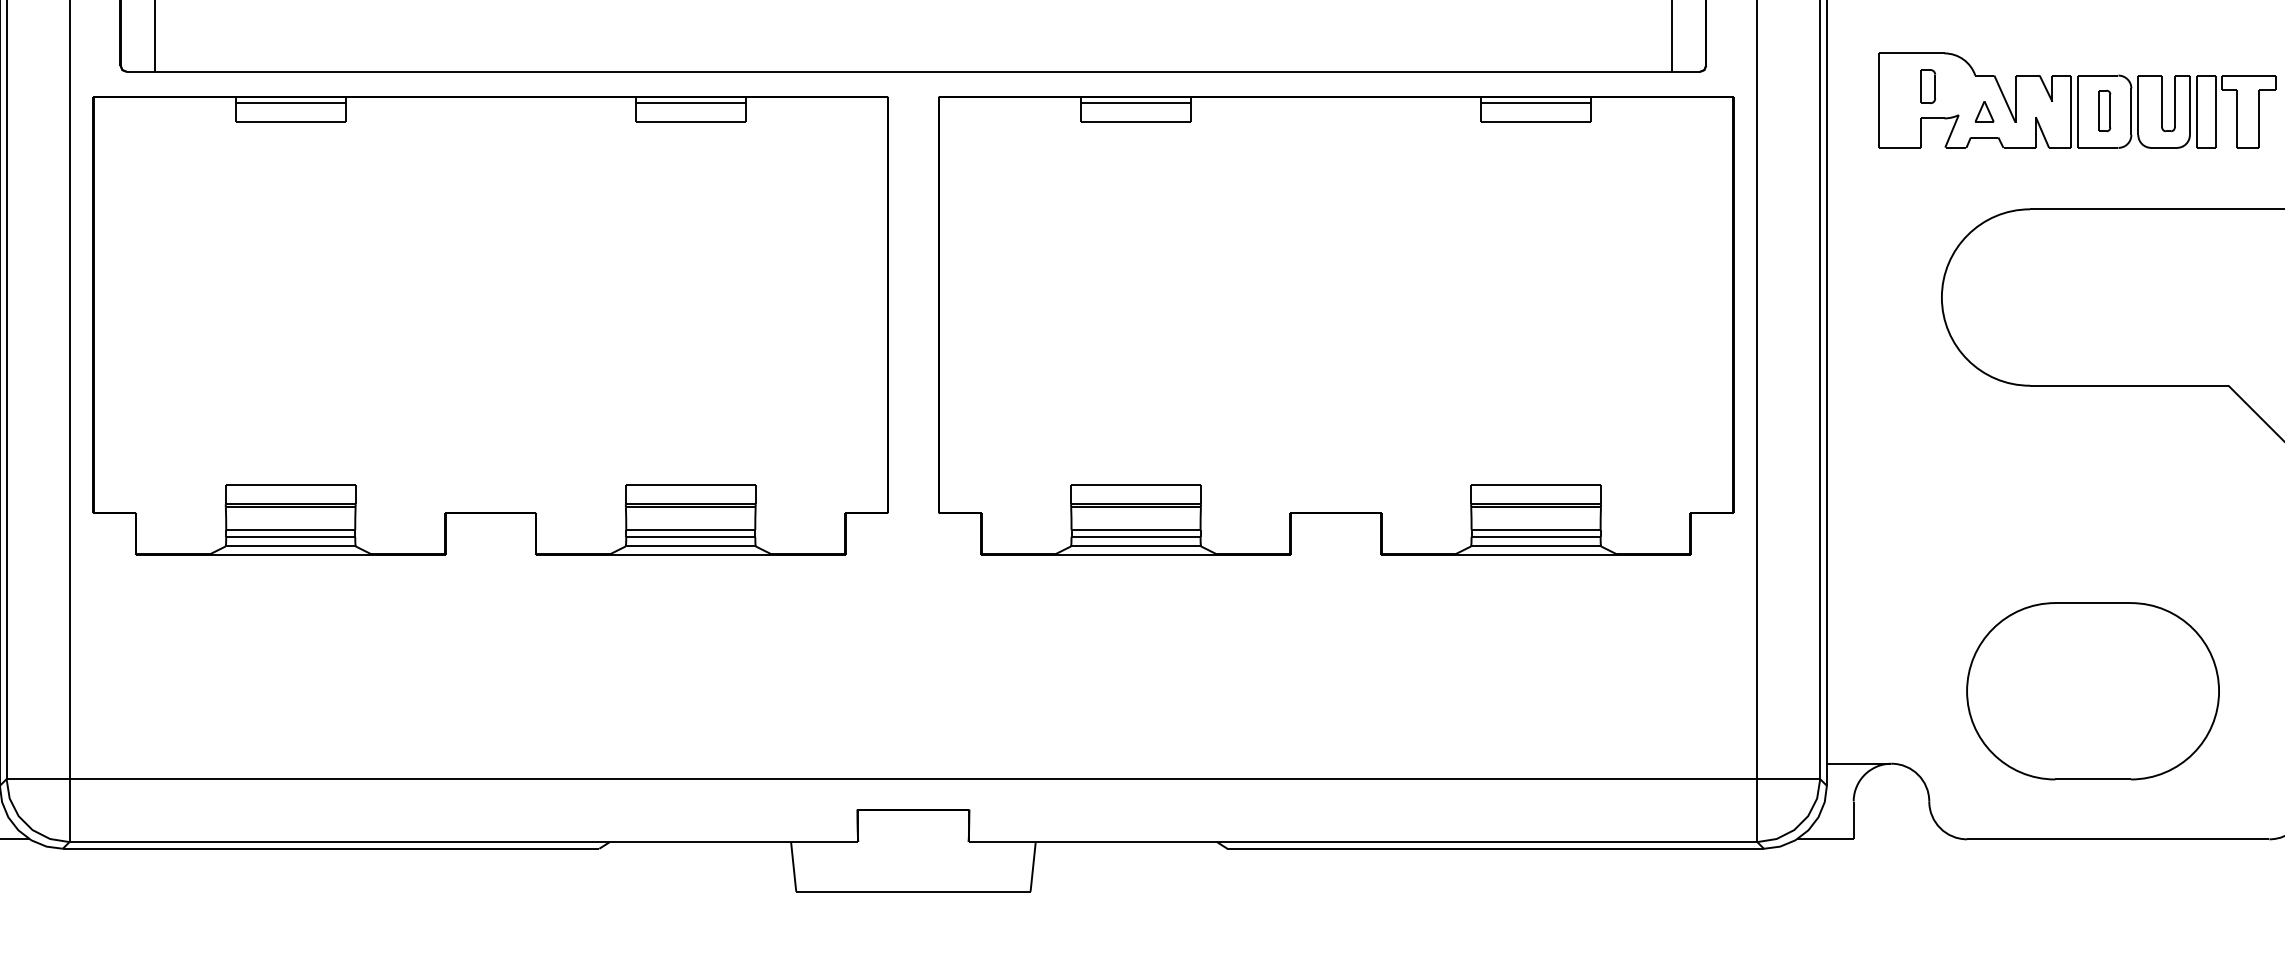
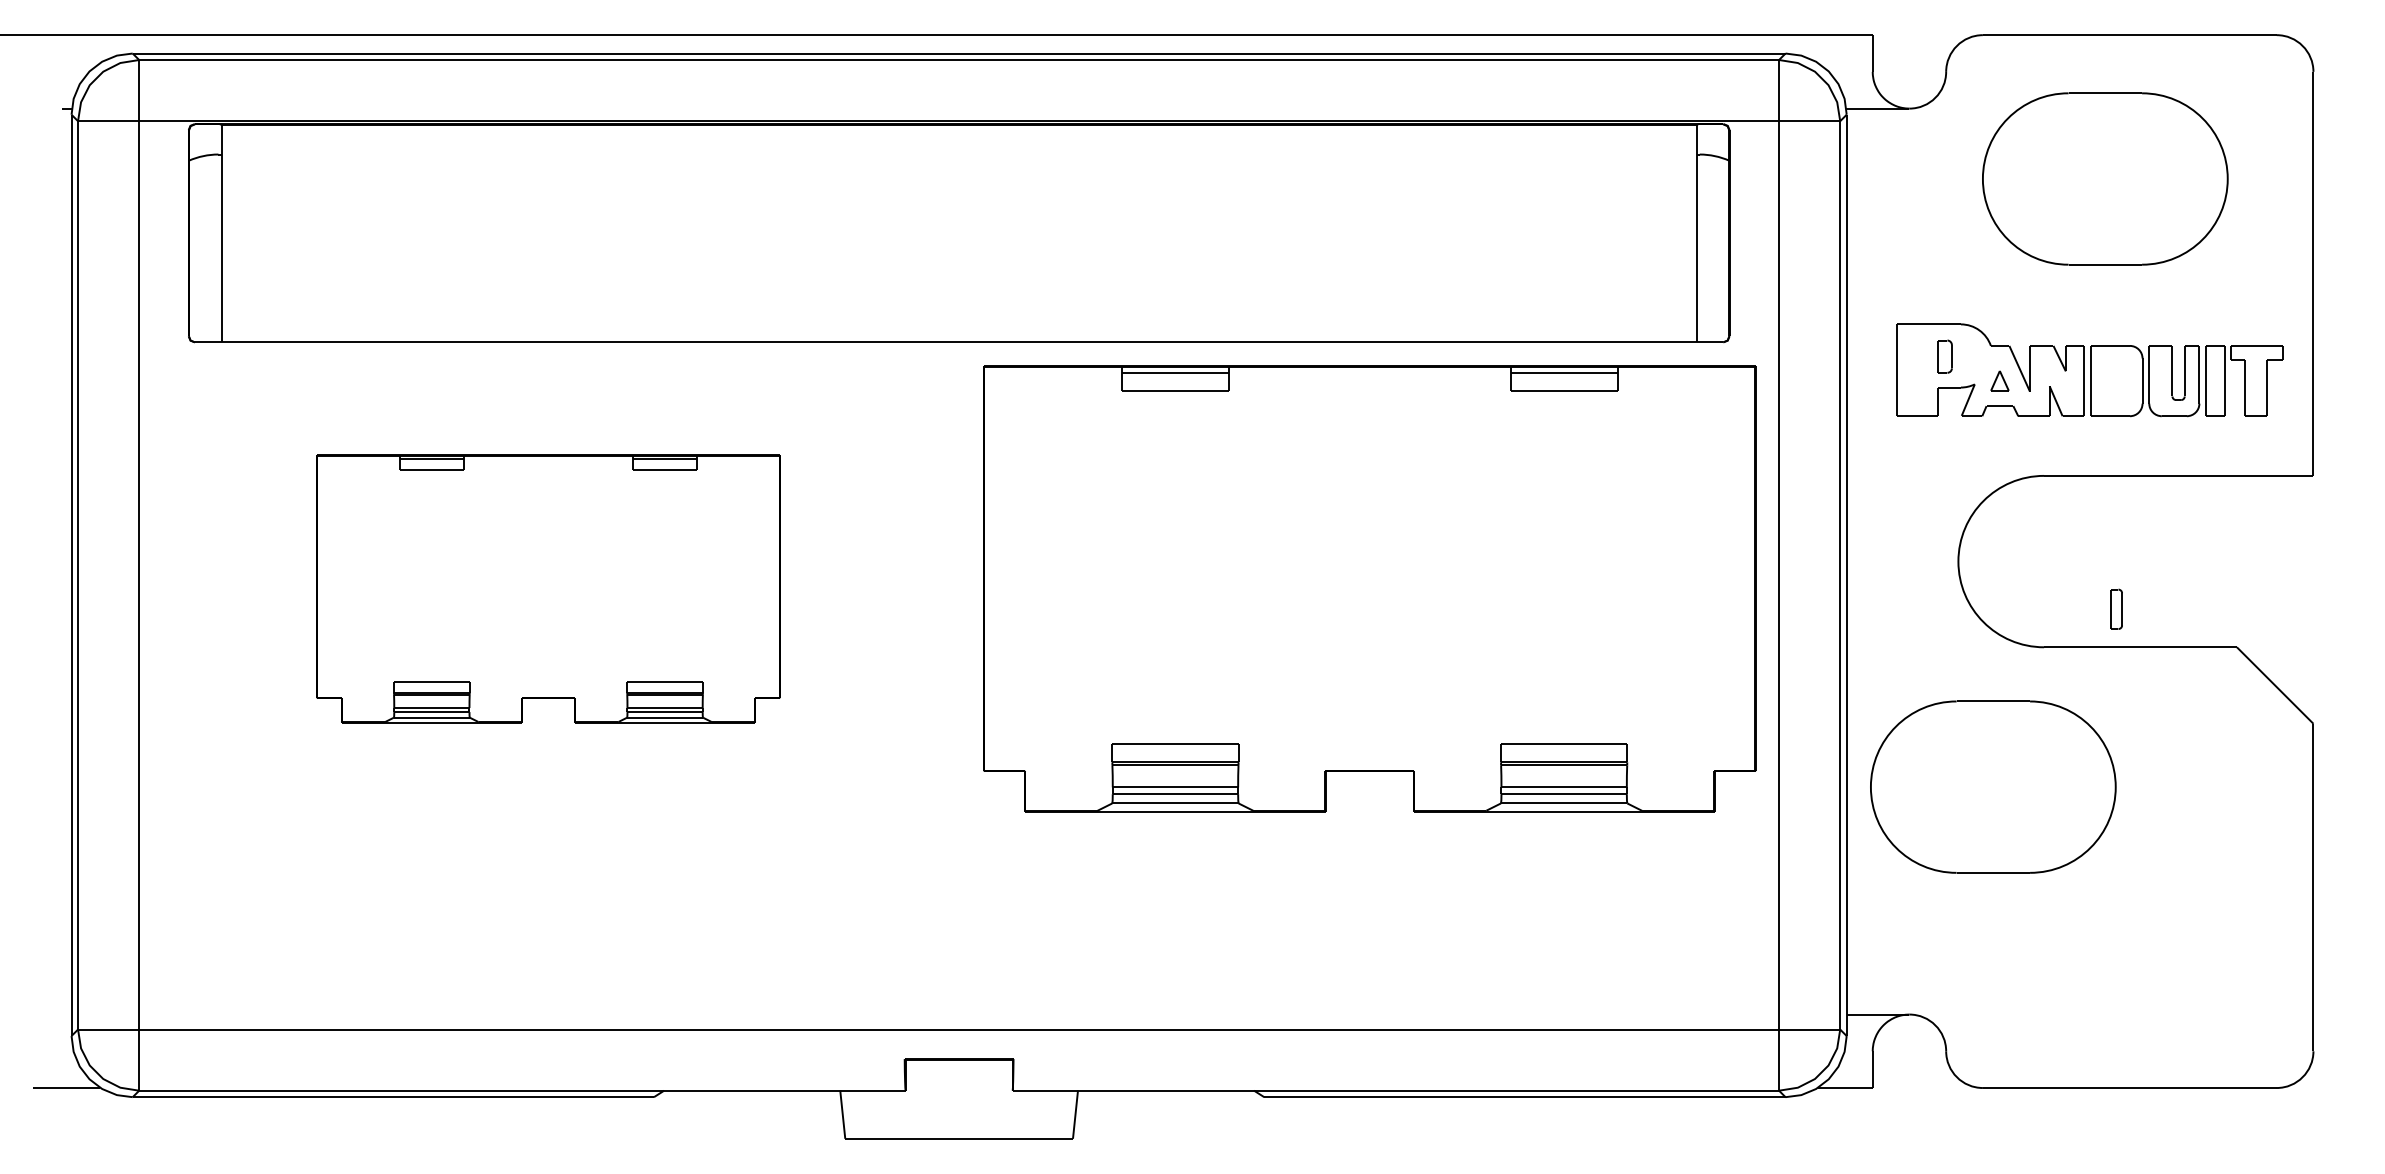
part: (2104, 110) -> (2116, 608), moved
part: (490, 325) -> (548, 588), size x0.6
part: (2093, 690) -> (1993, 786), moved

